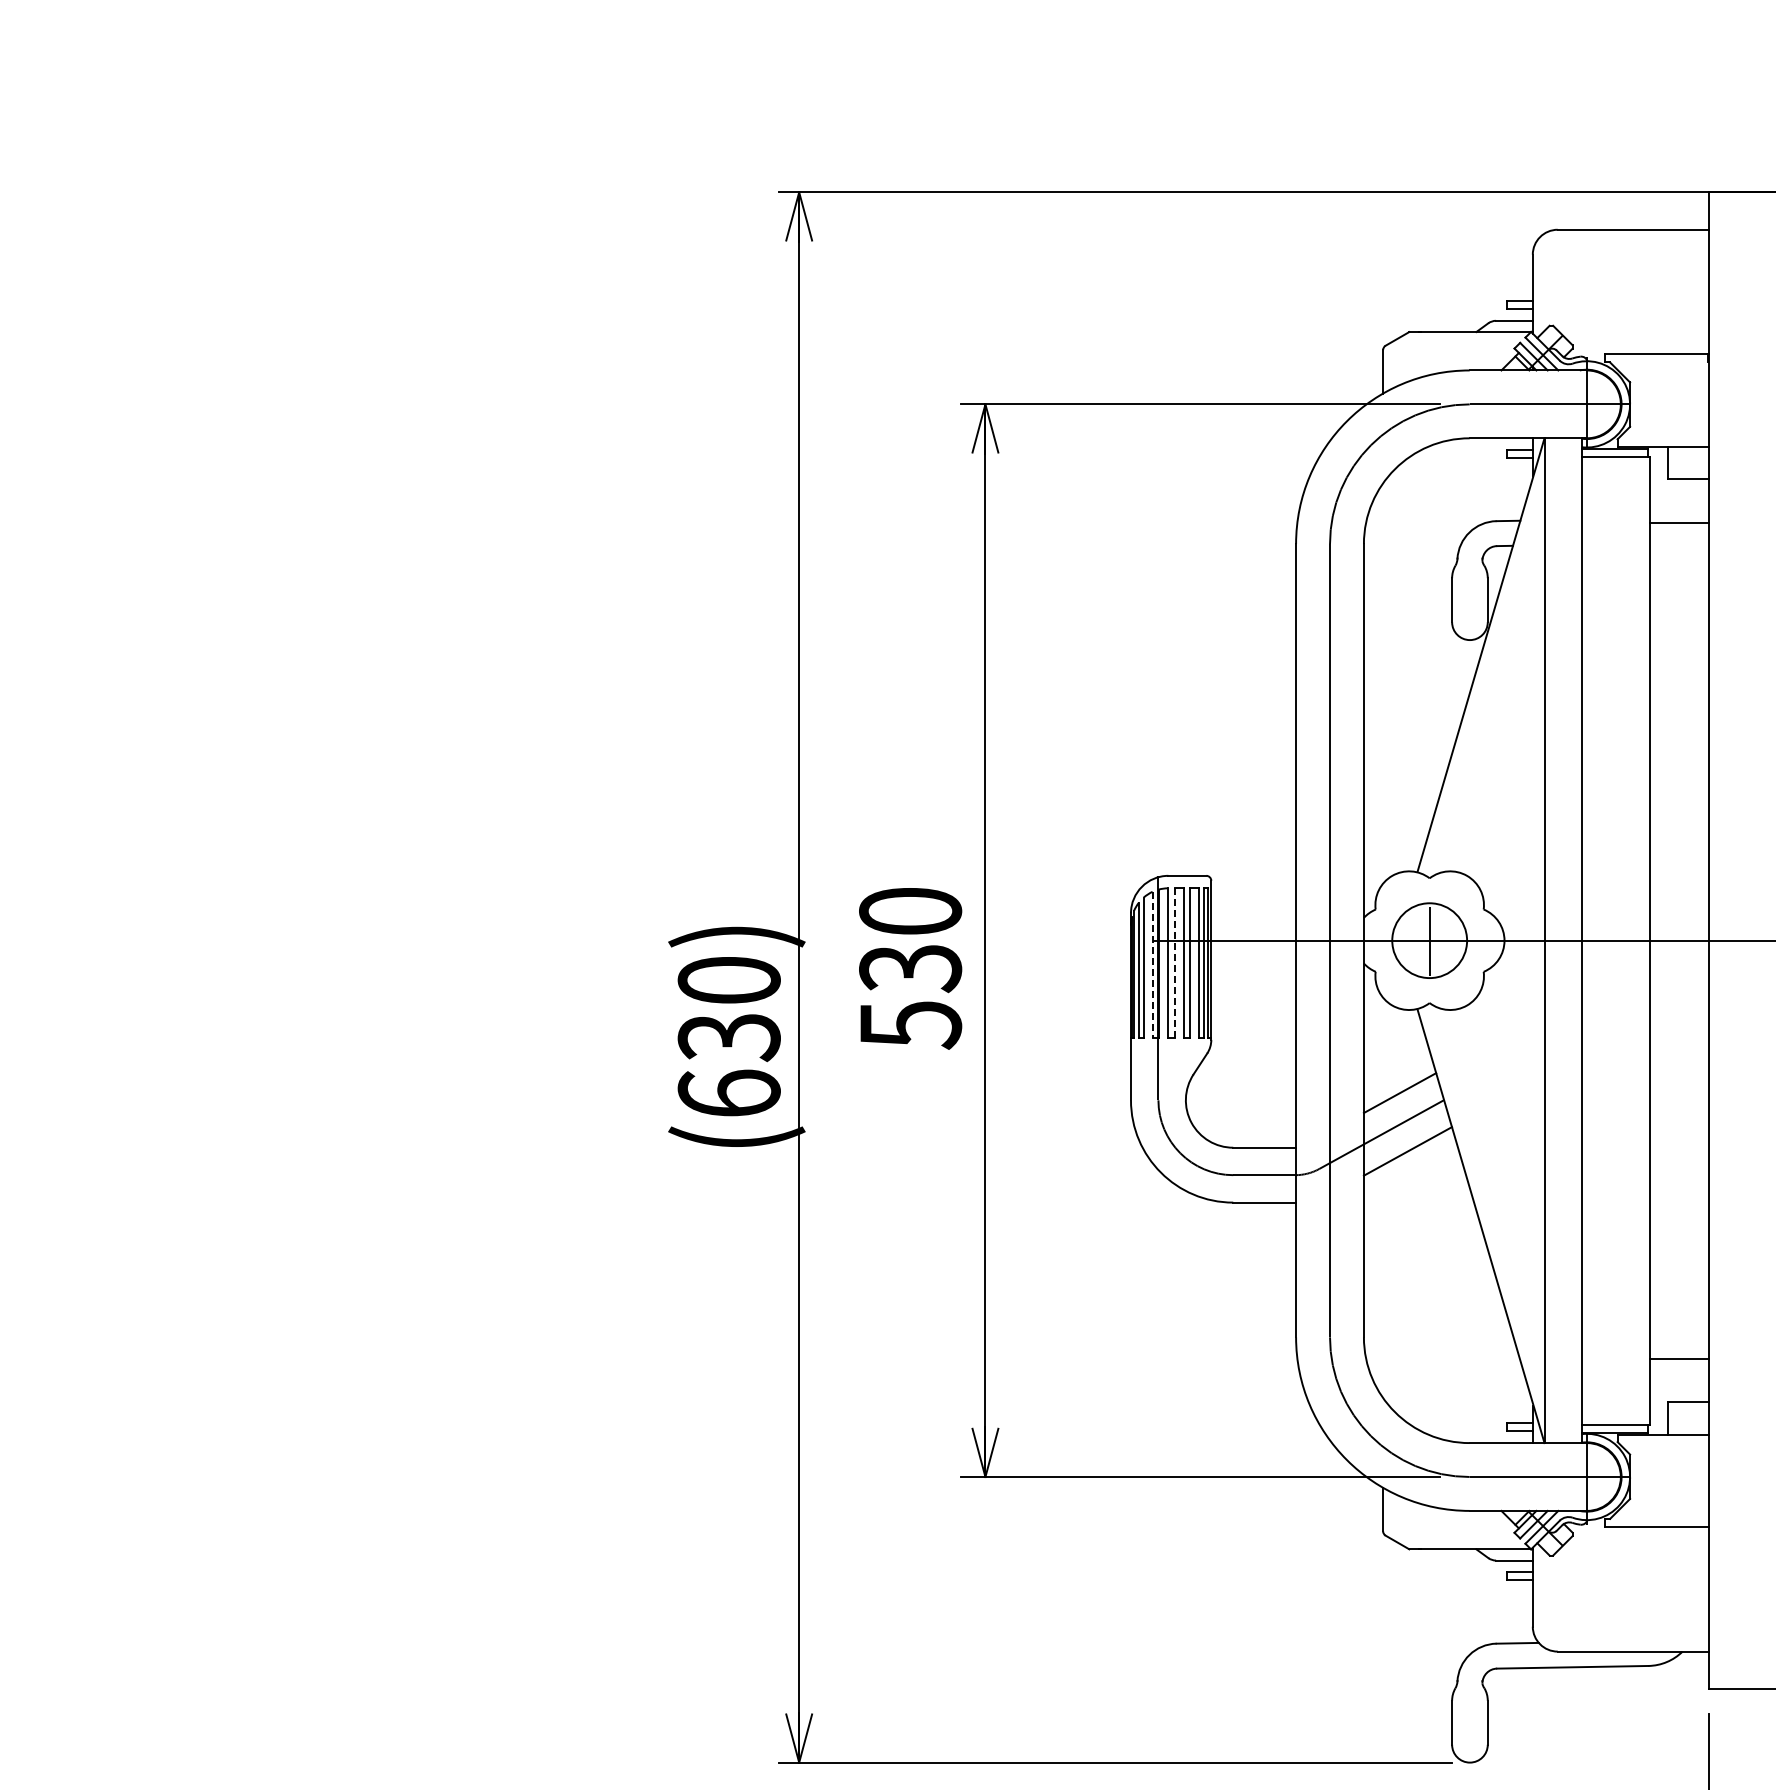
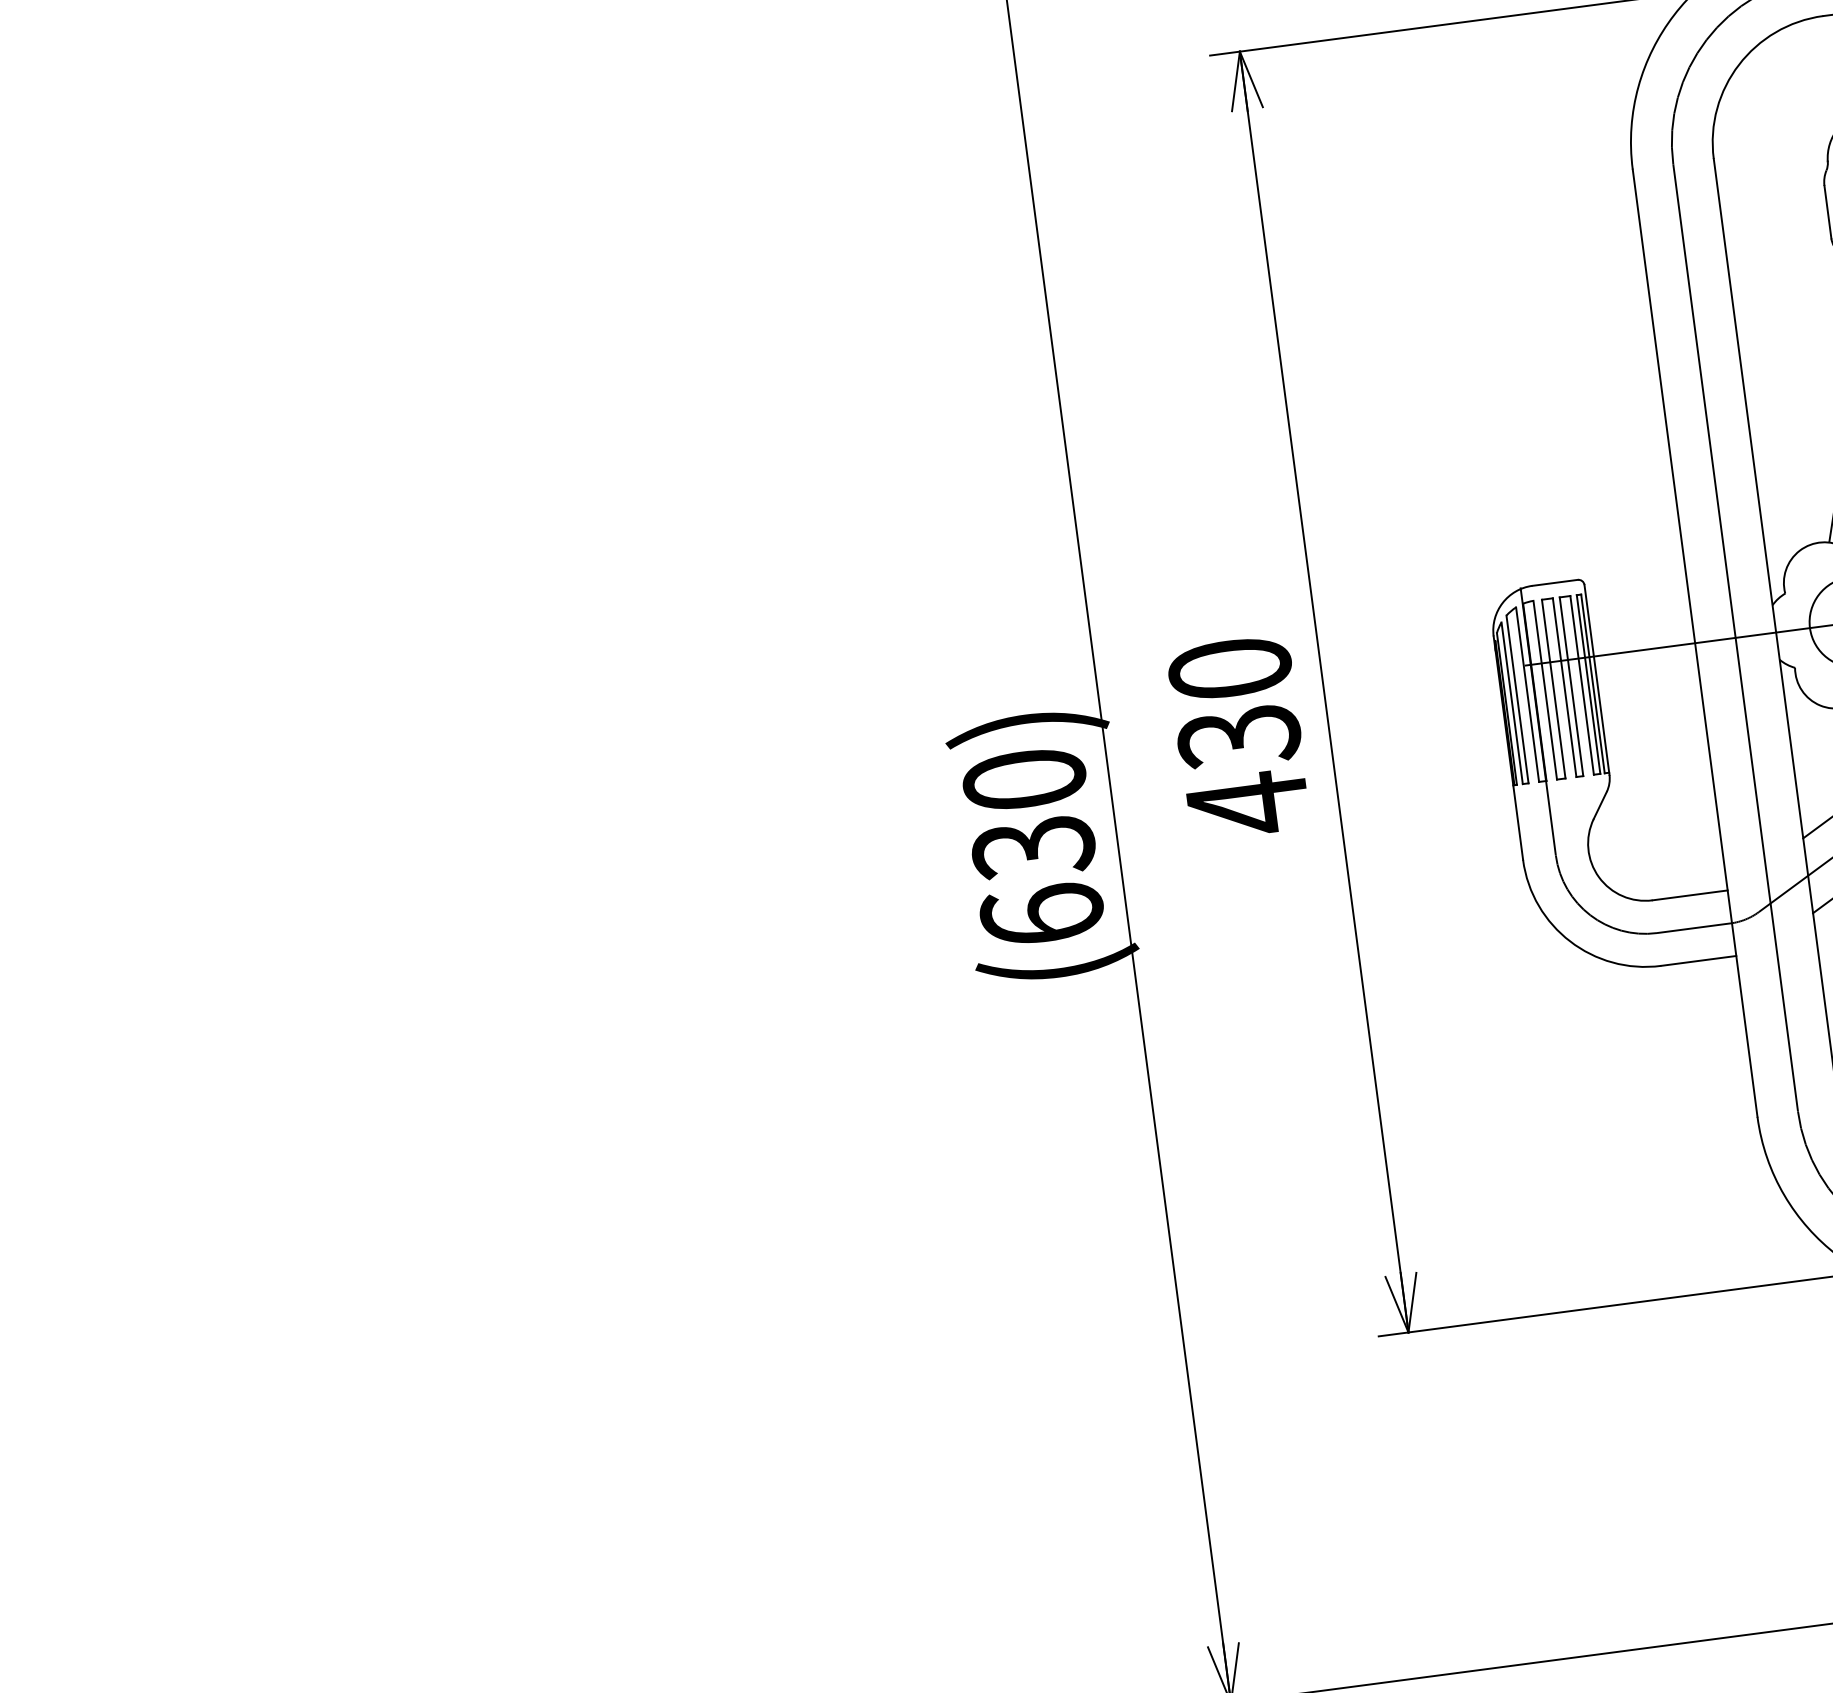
line: (1174, 963) -> (1553, 689), dashed -> solid
line: (1152, 965) -> (1527, 695), dashed -> solid
text: (911, 1024) -> (1249, 803), 530 -> 430

